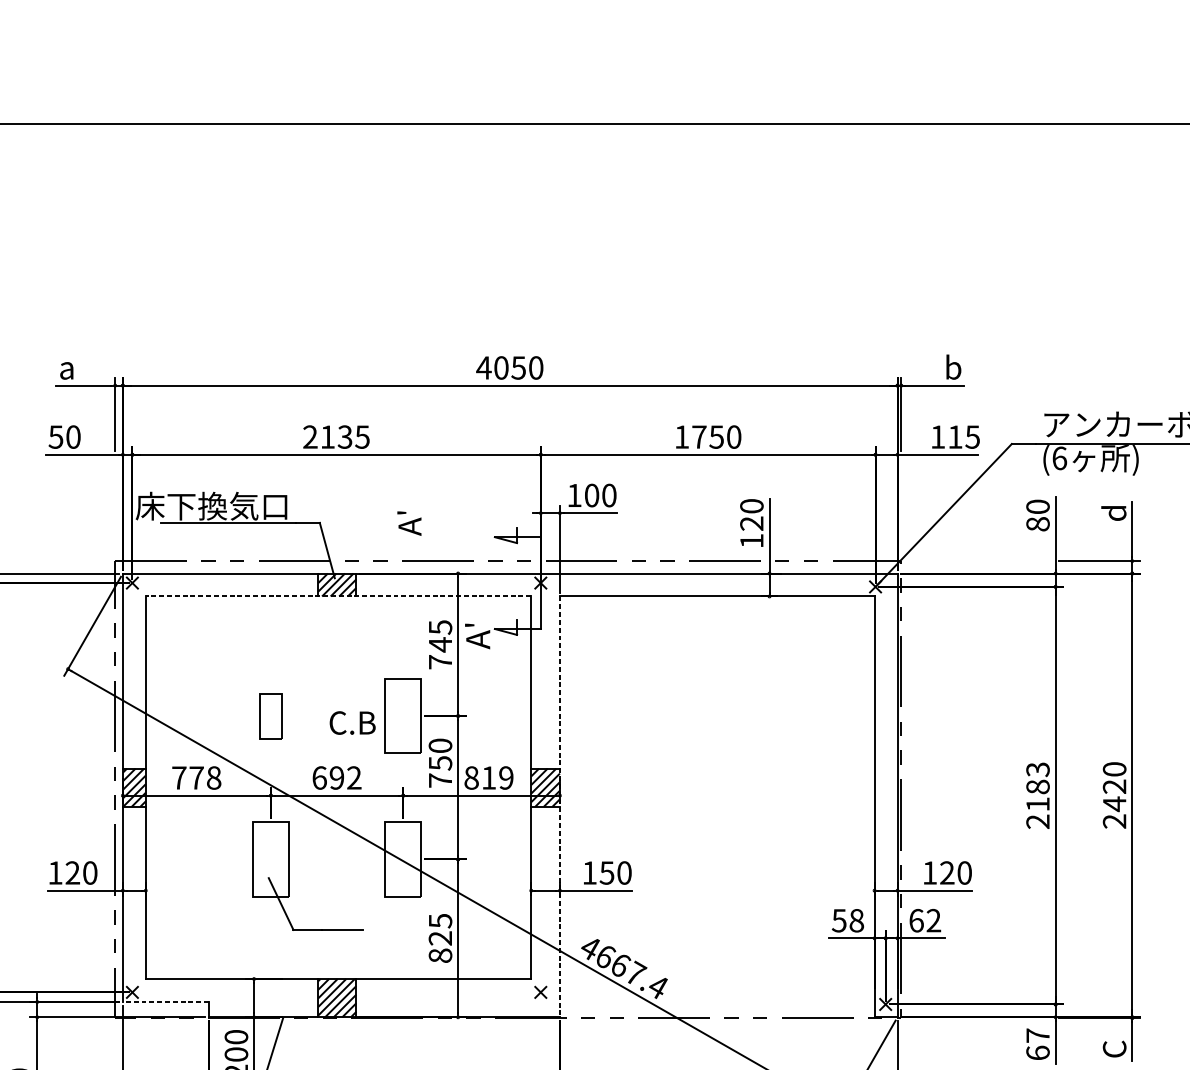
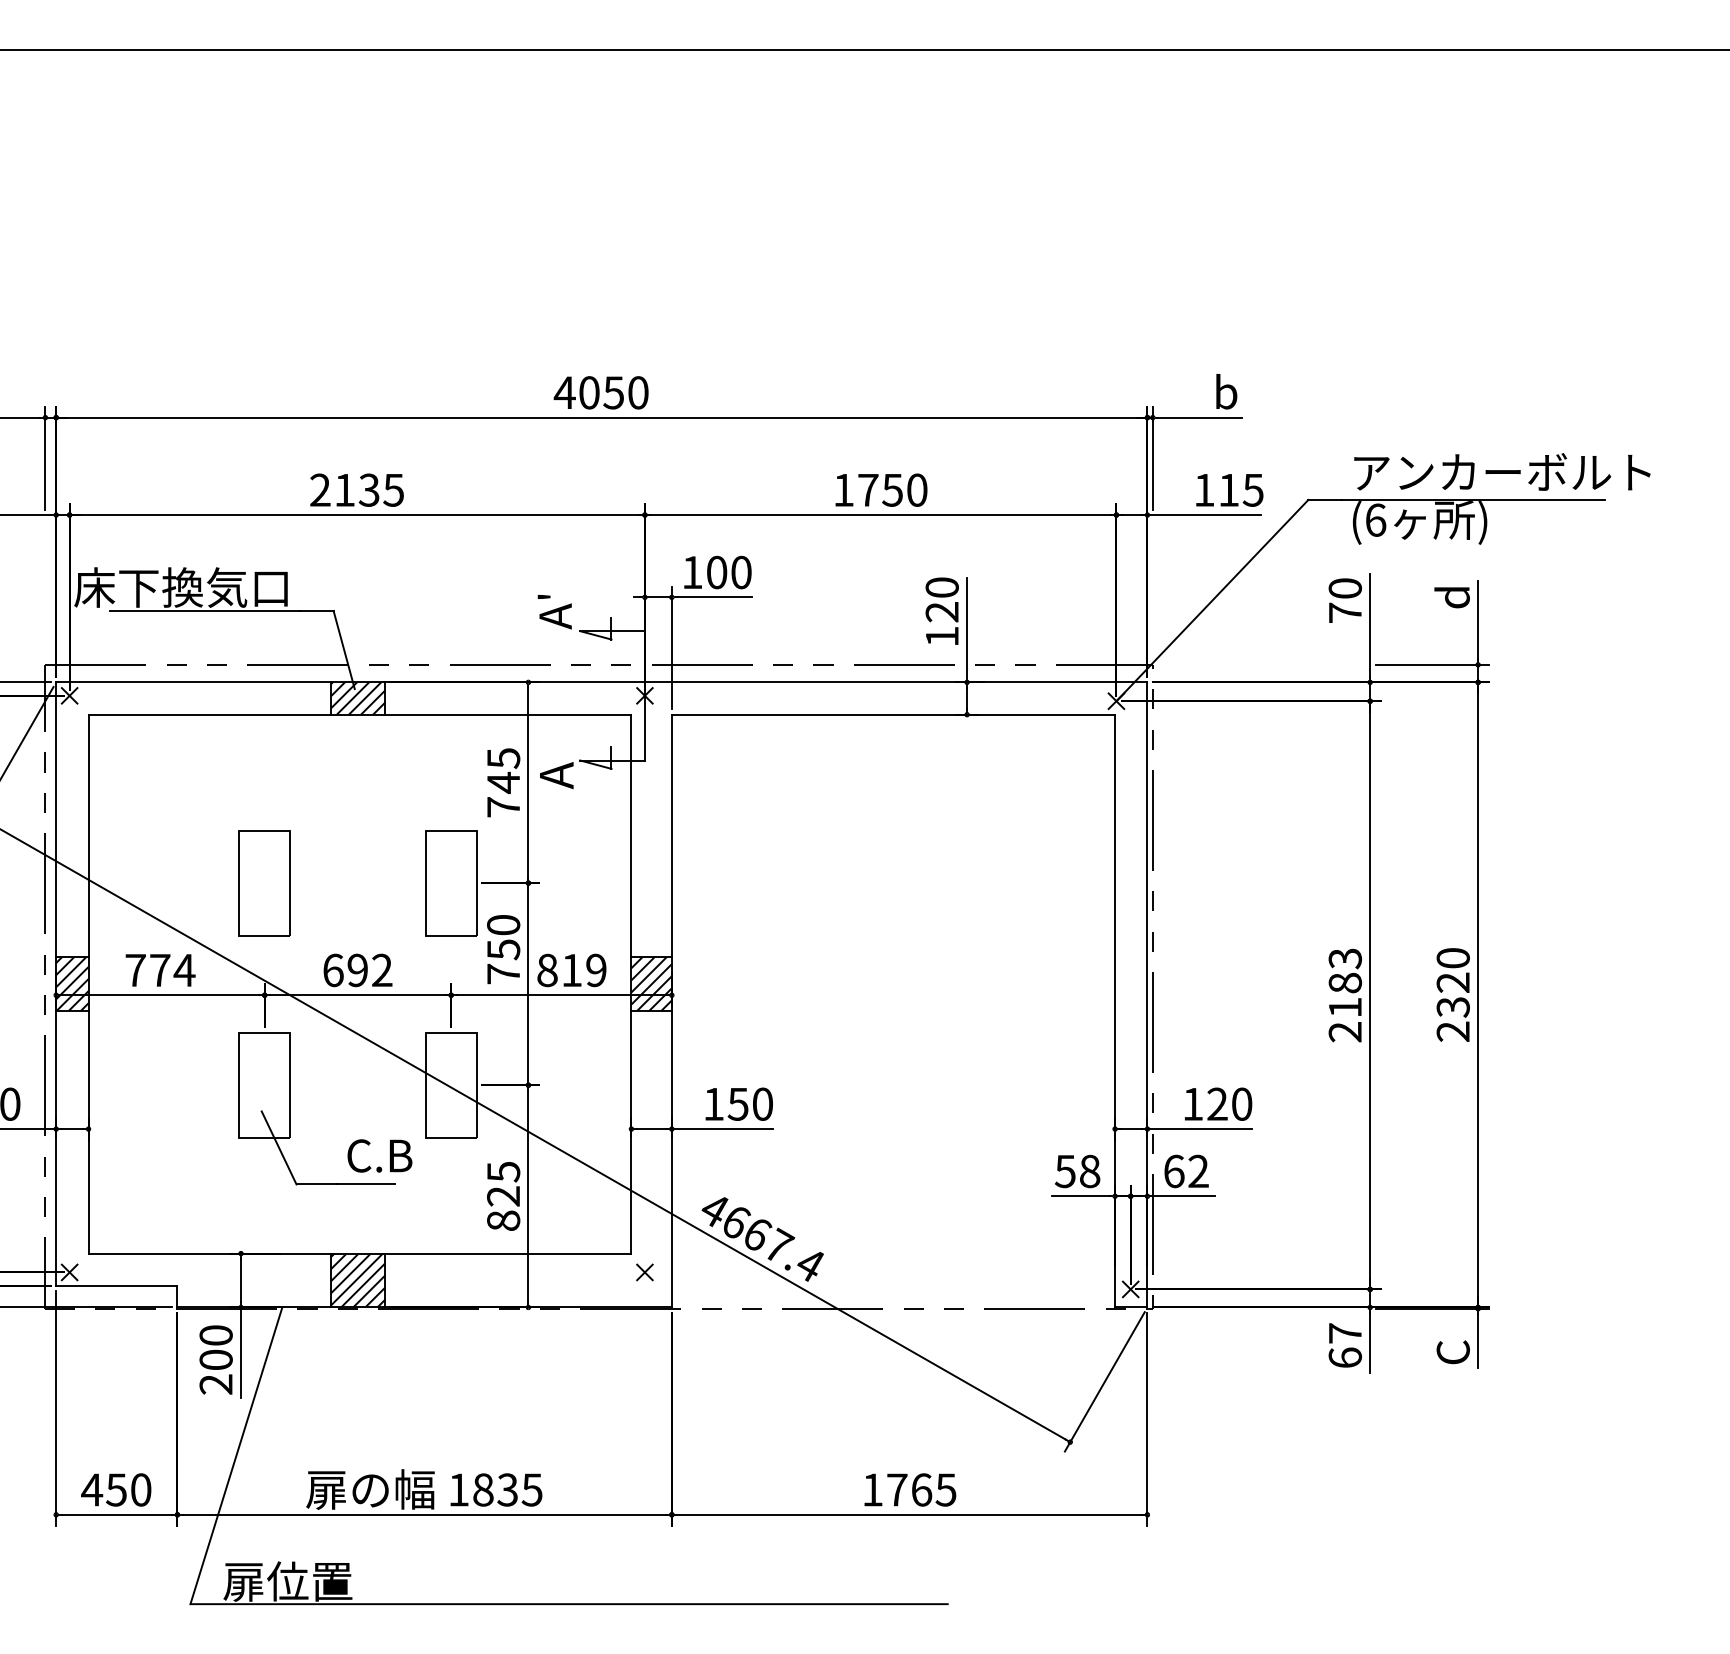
text: (409, 523) -> (554, 612), moved
text: (1037, 523) -> (1344, 612), 80 -> 70
line: (338, 596) -> (359, 714), dashed -> solid
text: (469, 625) -> (544, 755), A' -> A
part: (270, 716) -> (264, 883), size x1.67
text: (352, 722) -> (379, 1155), moved
text: (213, 778) -> (184, 970), 778 -> 774
text: (1114, 804) -> (1452, 1007), 2420 -> 2320
line: (559, 807) -> (671, 1011), dashed -> solid
line: (165, 1001) -> (116, 1285), dashed -> solid

